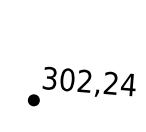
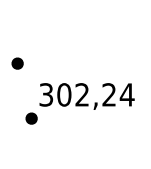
part: (24, 45) -> (17, 63), added

